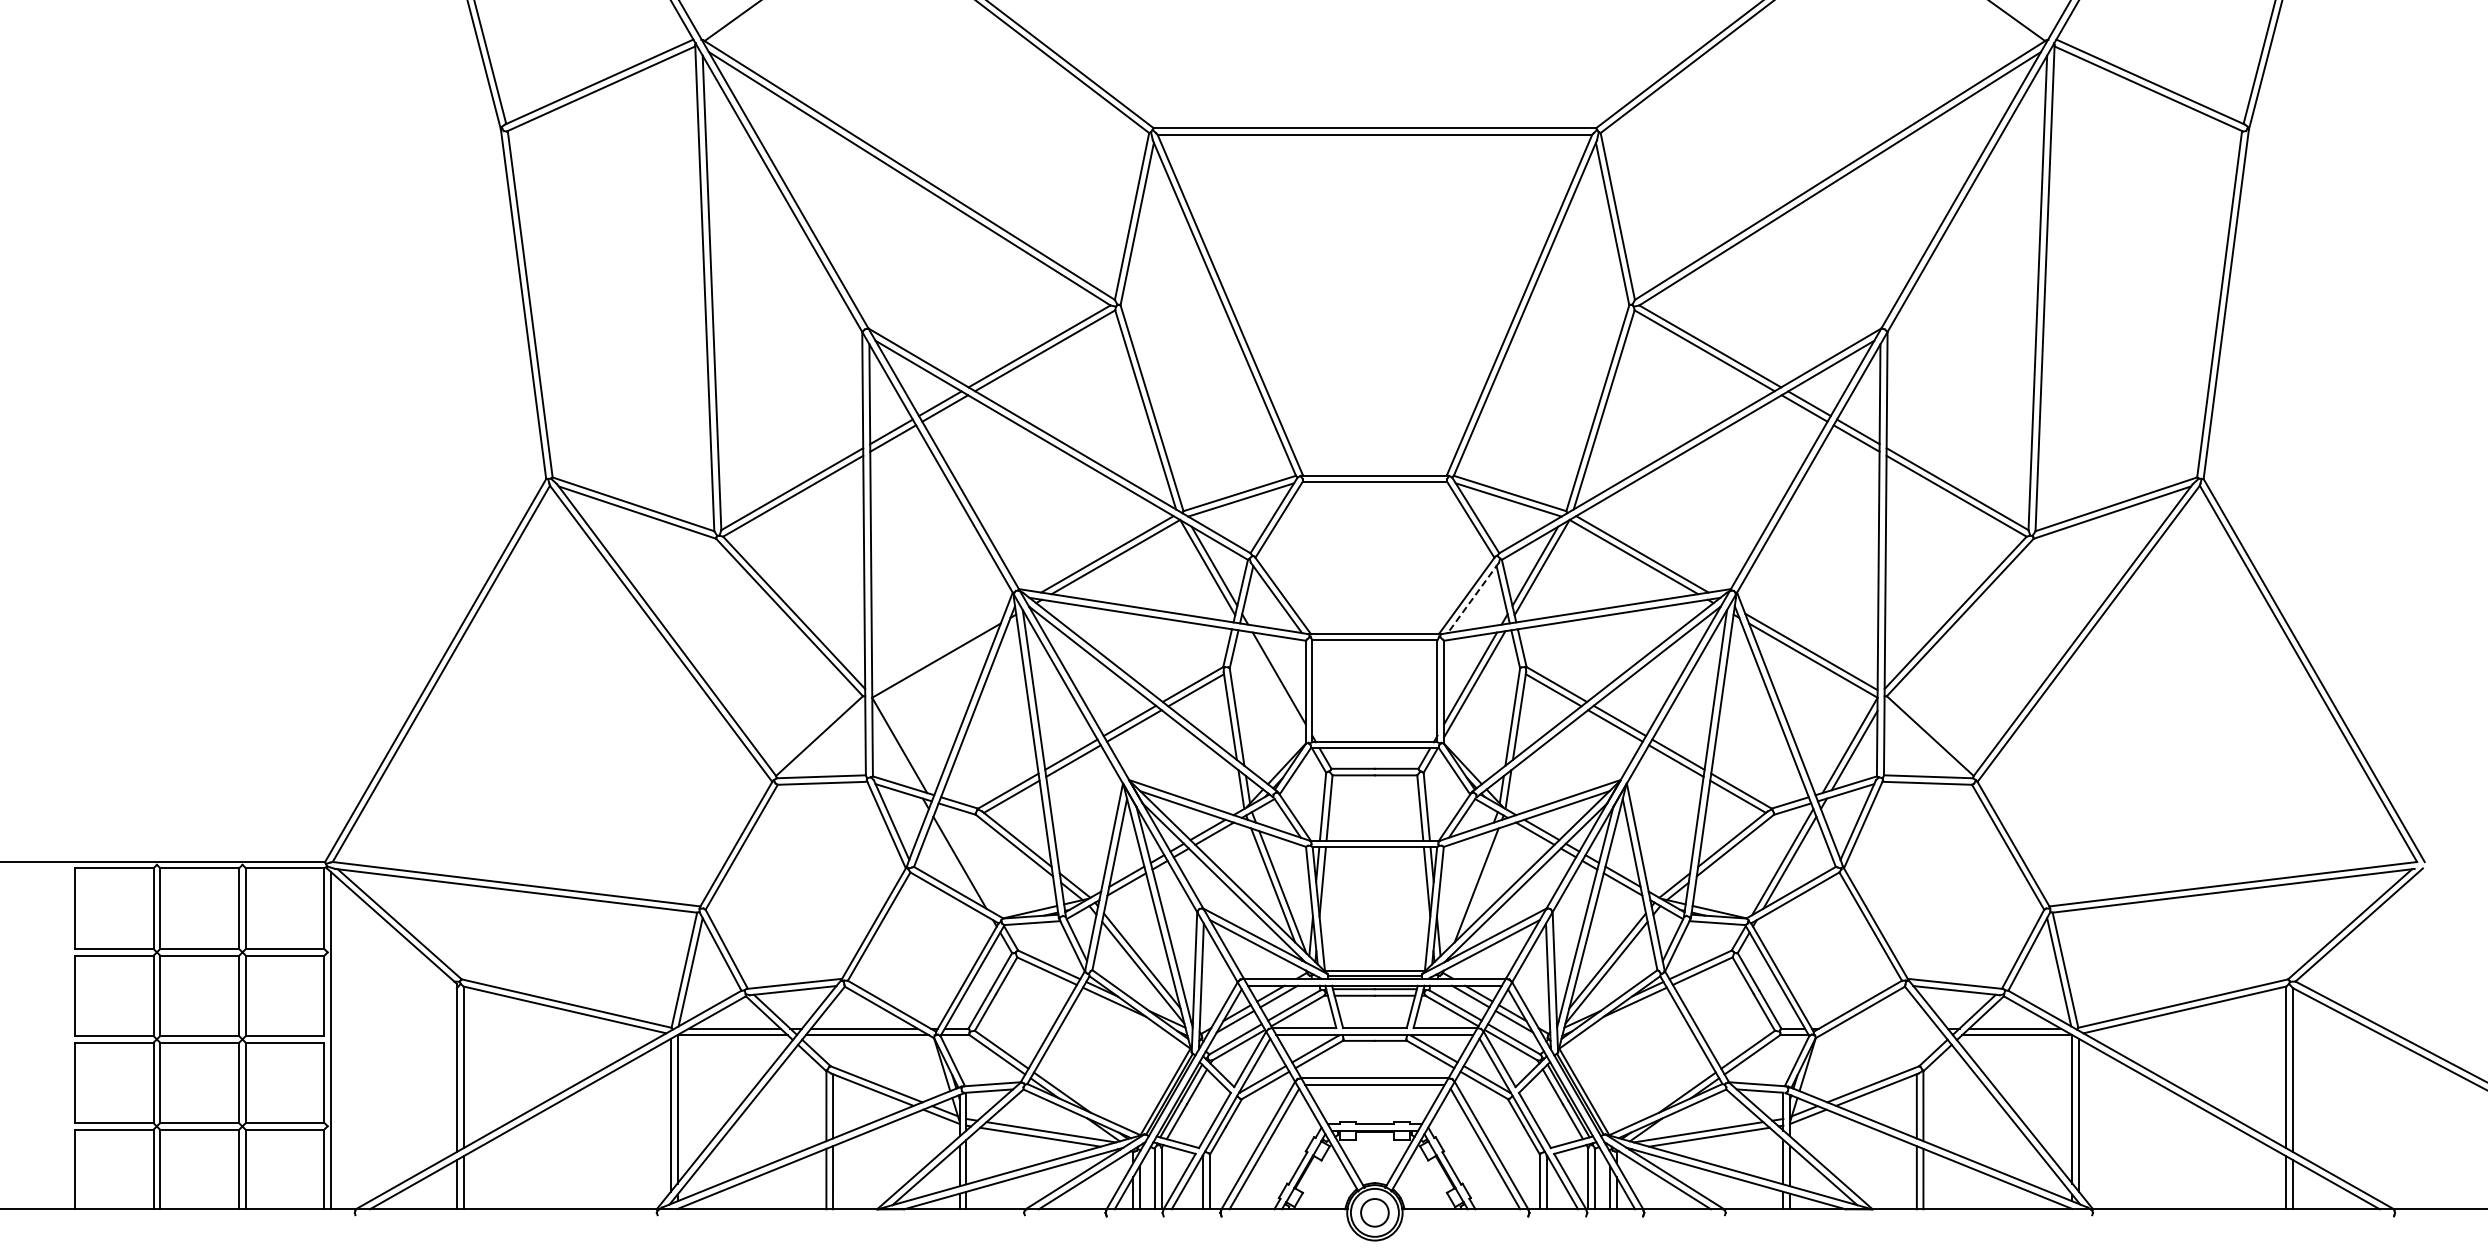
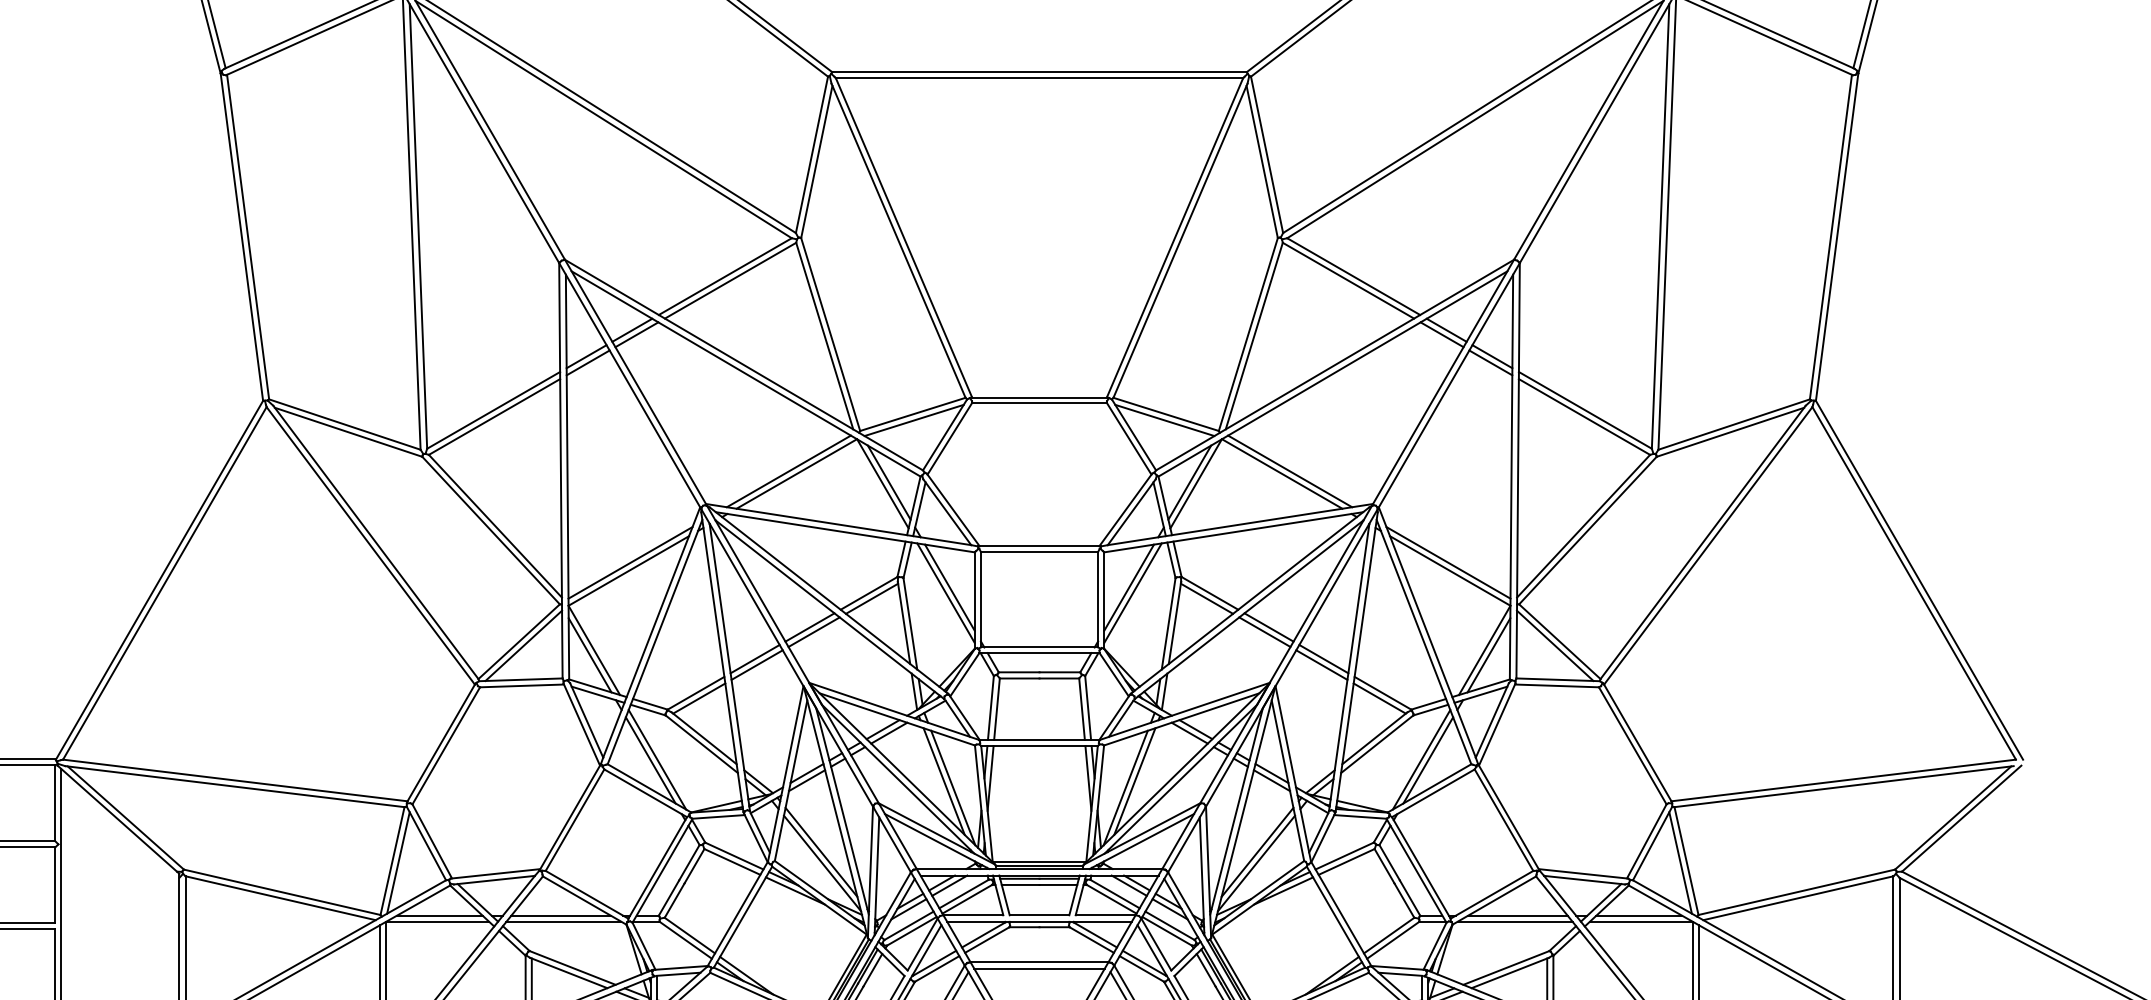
line: (1473, 597) -> (1131, 511), dashed -> solid
line: (938, 651) -> (630, 562), added
line: (1274, 684) -> (945, 593), added
line: (824, 740) -> (523, 645), added
line: (1925, 740) -> (1555, 645), added
line: (895, 750) -> (590, 655), added
line: (966, 862) -> (656, 760), added
line: (1466, 892) -> (1125, 788), added
line: (1885, 1028) -> (1517, 915), added
line: (1882, 1035) -> (1515, 922), added

